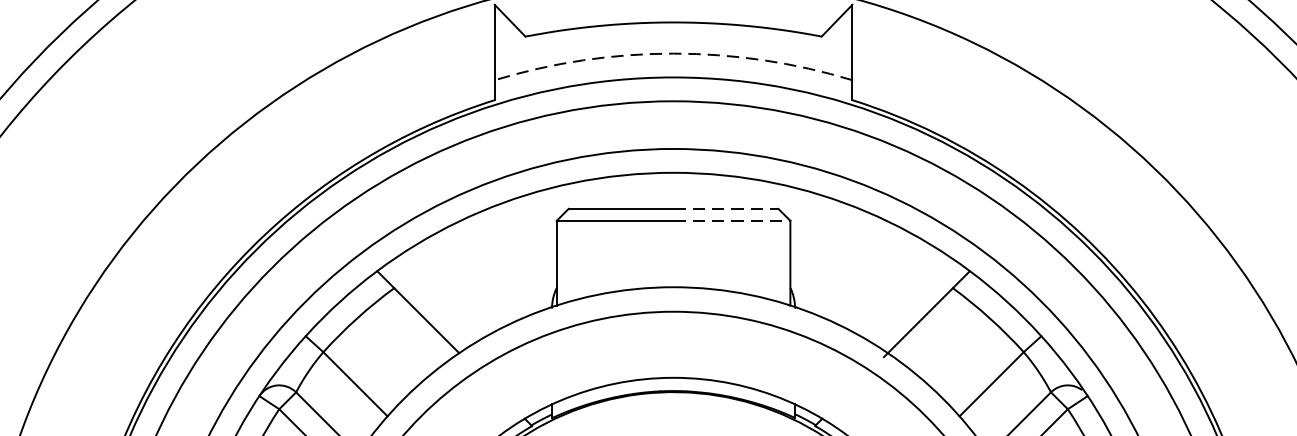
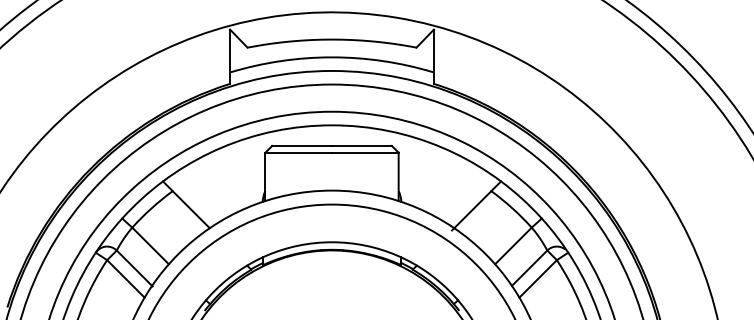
arc: (674, 53) -> (332, 57), dashed -> solid
line: (725, 208) -> (361, 145), dashed -> solid
line: (732, 220) -> (365, 152), dashed -> solid

